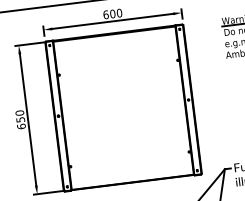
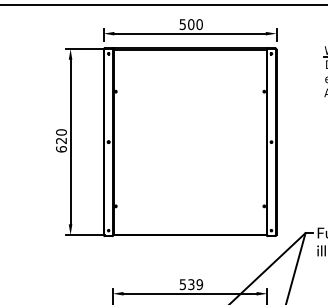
text: (105, 14) -> (182, 24), 600 -> 500
text: (20, 119) -> (61, 140), 650 -> 620

